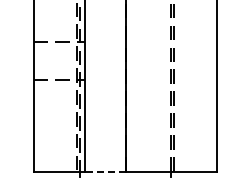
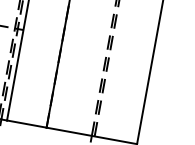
line: (104, 171) -> (25, 123), dashed -> solid

